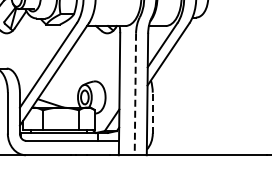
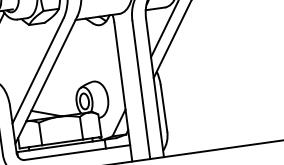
line: (135, 94) -> (141, 90), dashed -> solid
line: (152, 112) -> (163, 107), dashed -> solid

